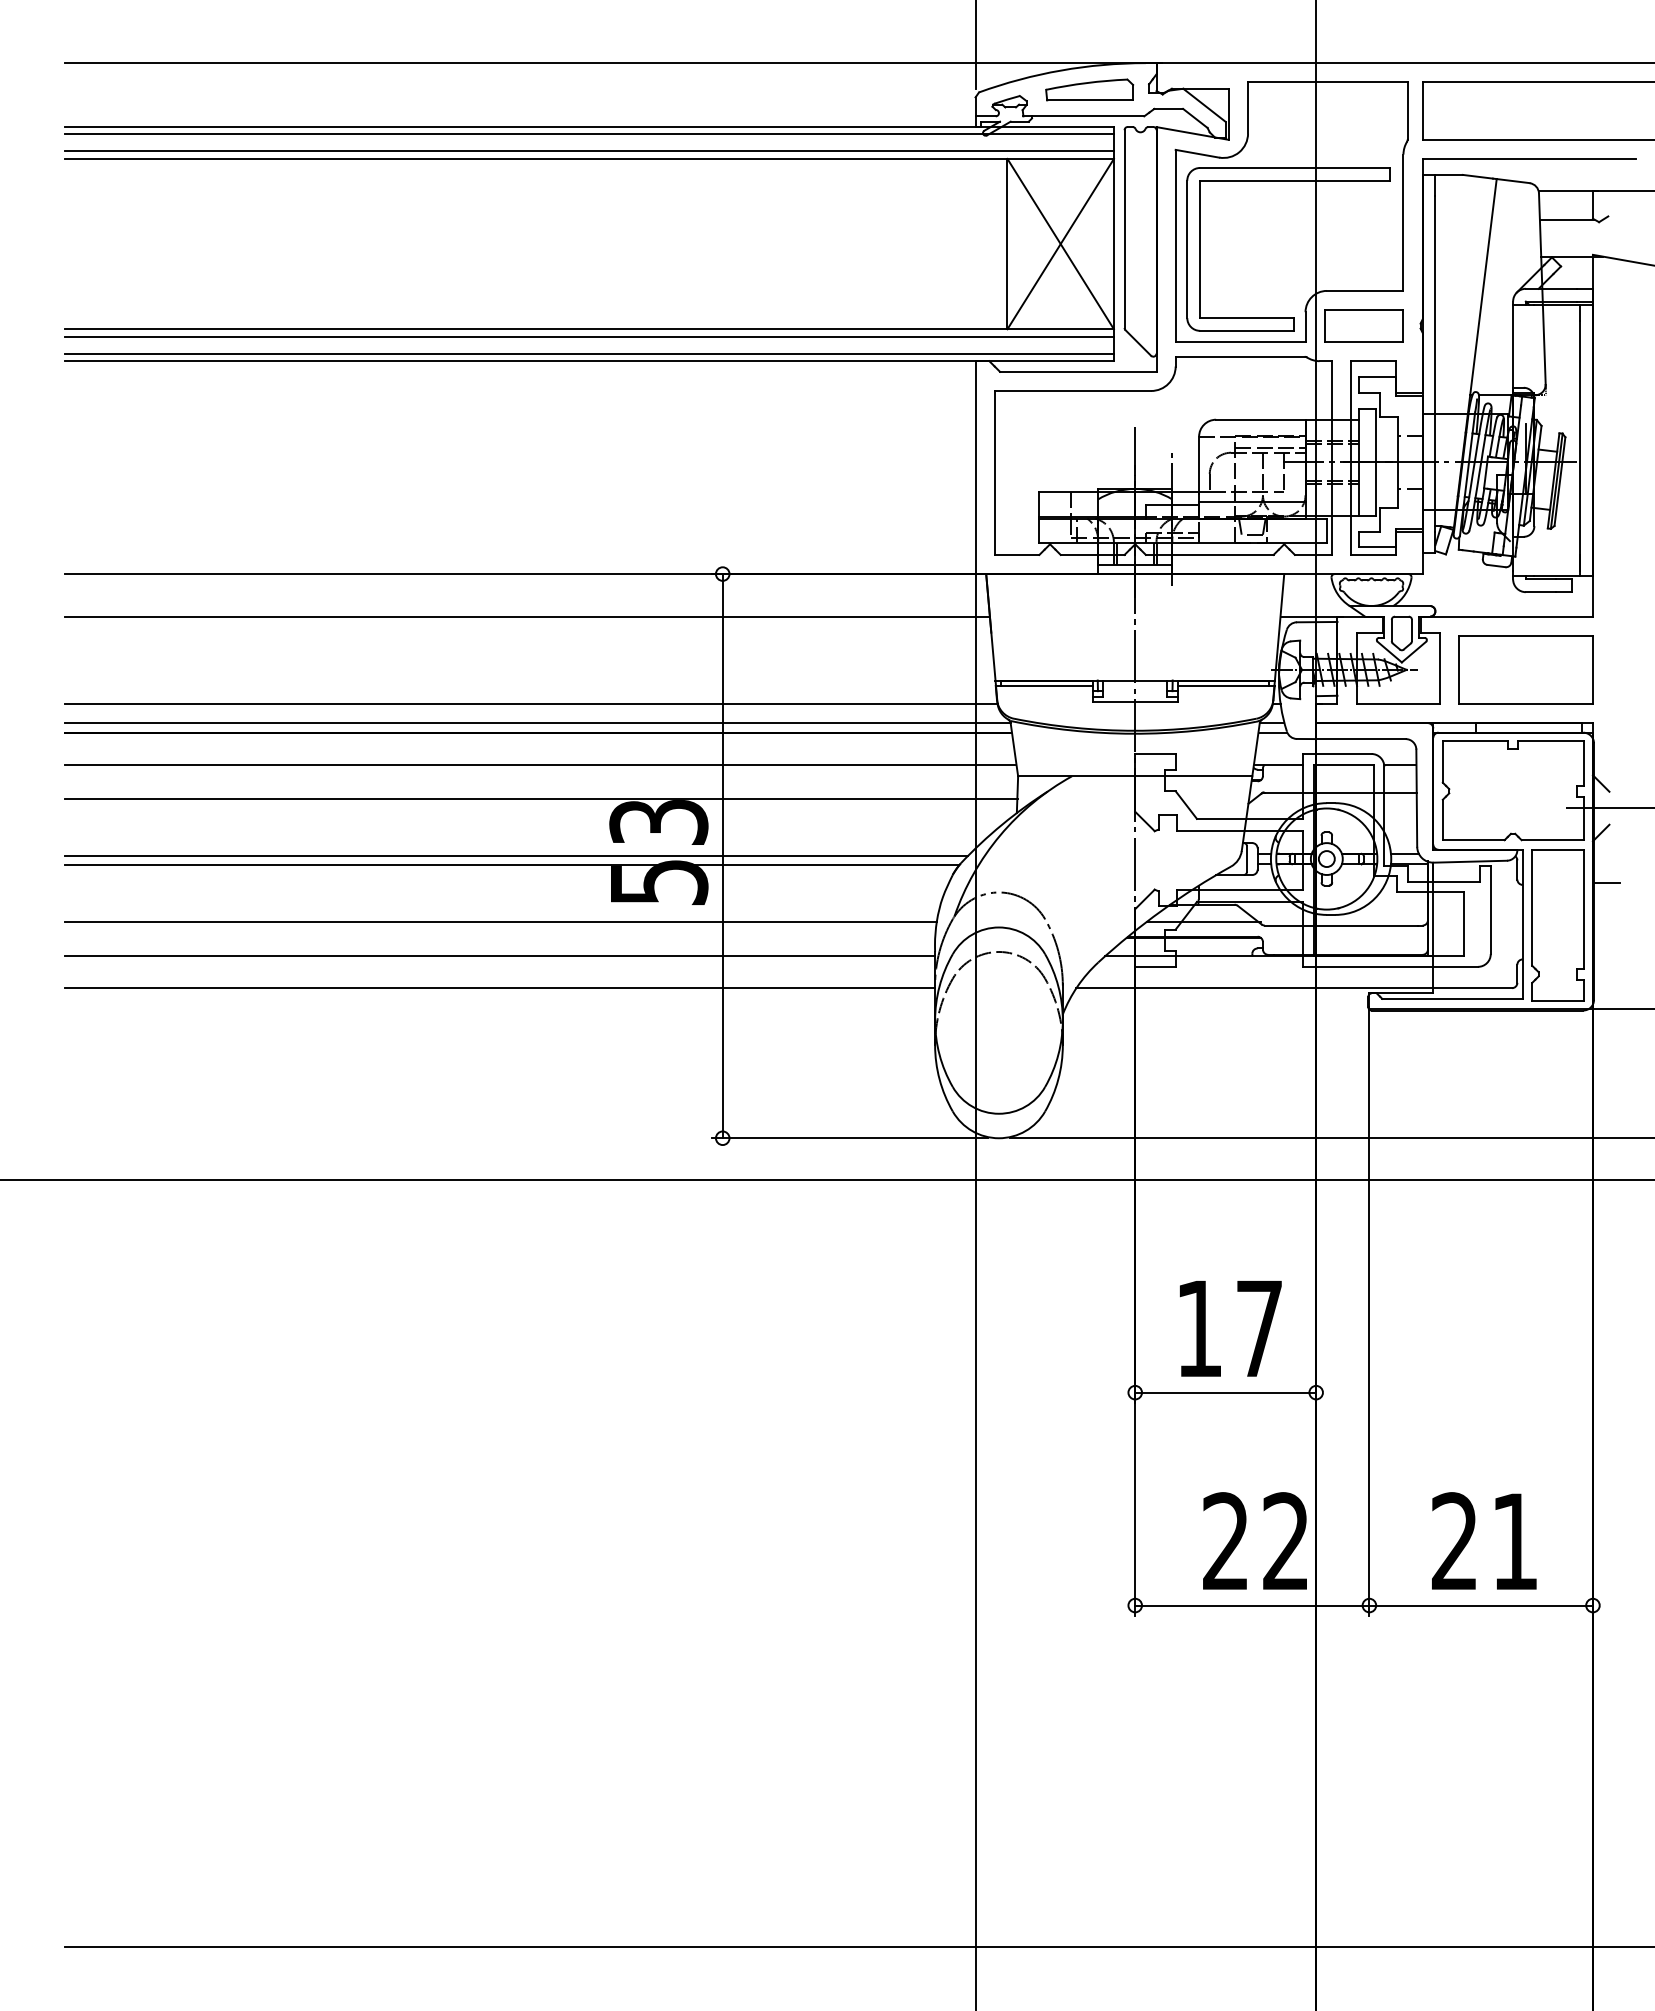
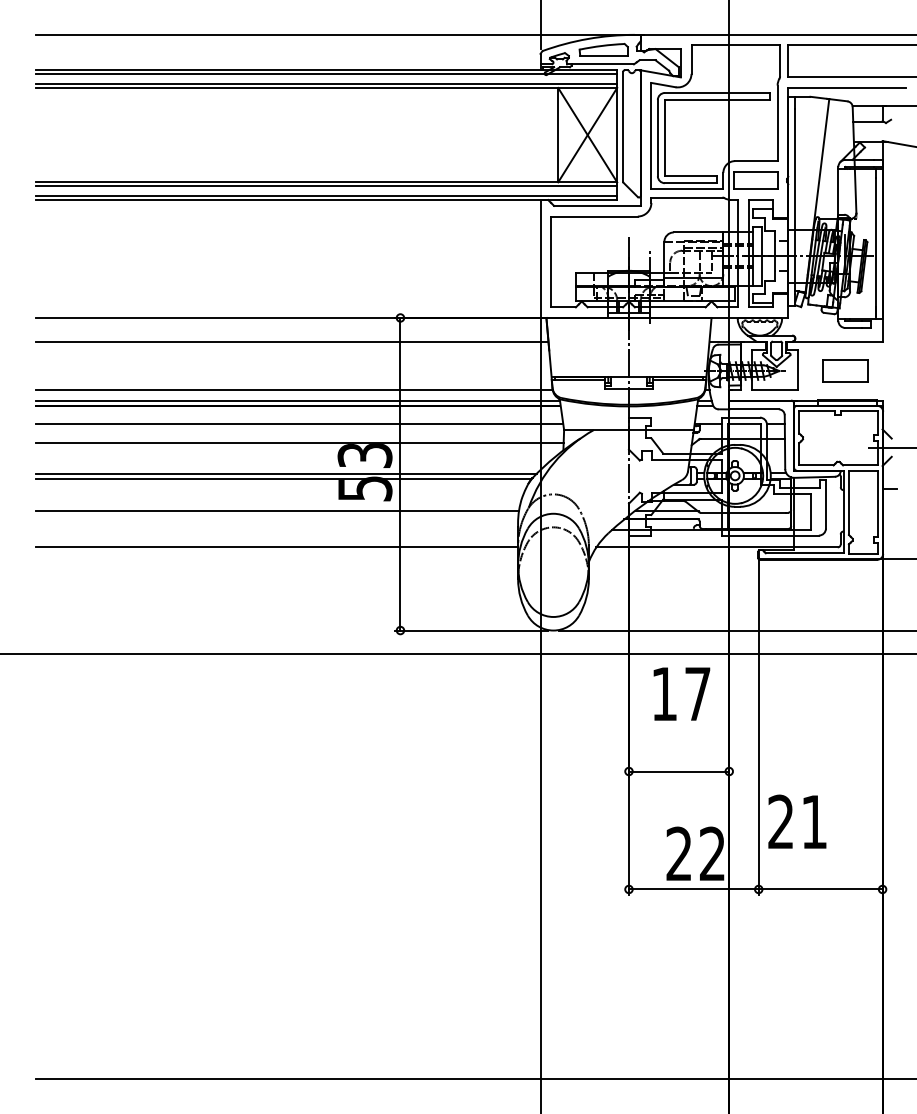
part: (1525, 668) -> (845, 370), size x0.6
line: (500, 955) -> (277, 529), removed
text: (1229, 1327) -> (681, 693), moved
text: (1484, 1540) -> (797, 821), moved

